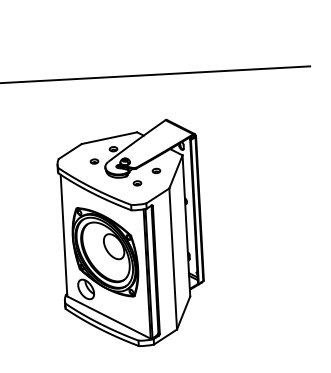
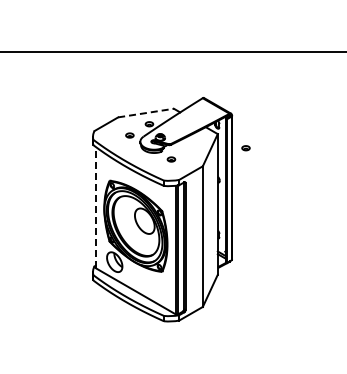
line: (109, 138) -> (146, 113), solid -> dashed
part: (155, 171) -> (245, 148), moved
line: (63, 235) -> (95, 207), solid -> dashed

